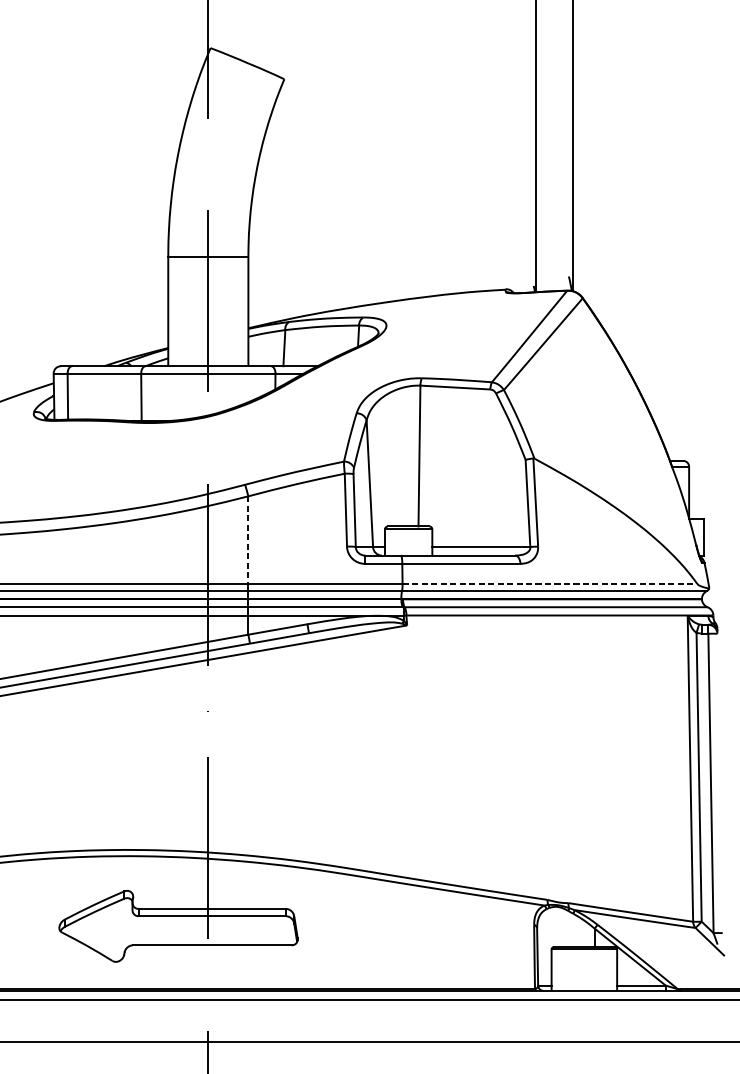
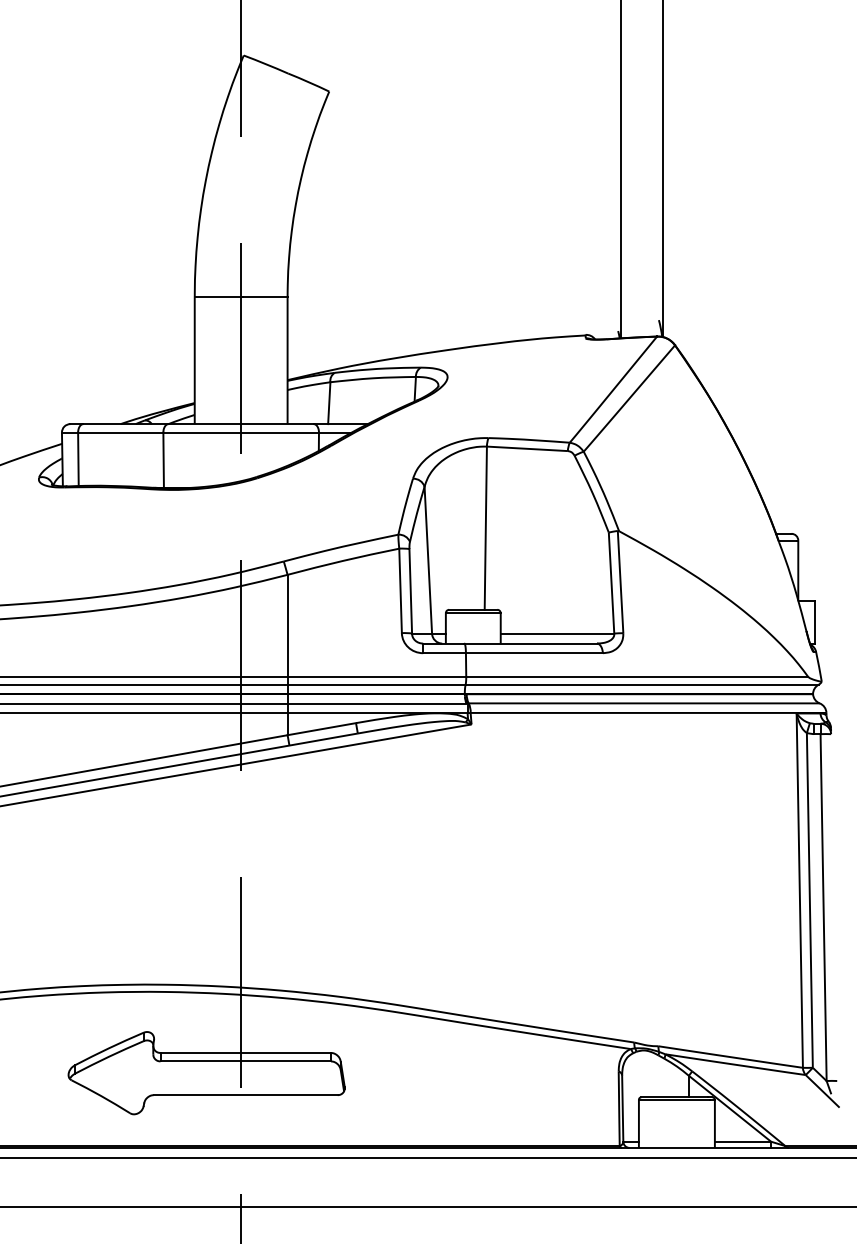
line: (248, 540) -> (287, 625), dashed -> solid
line: (550, 584) -> (637, 676), dashed -> solid

